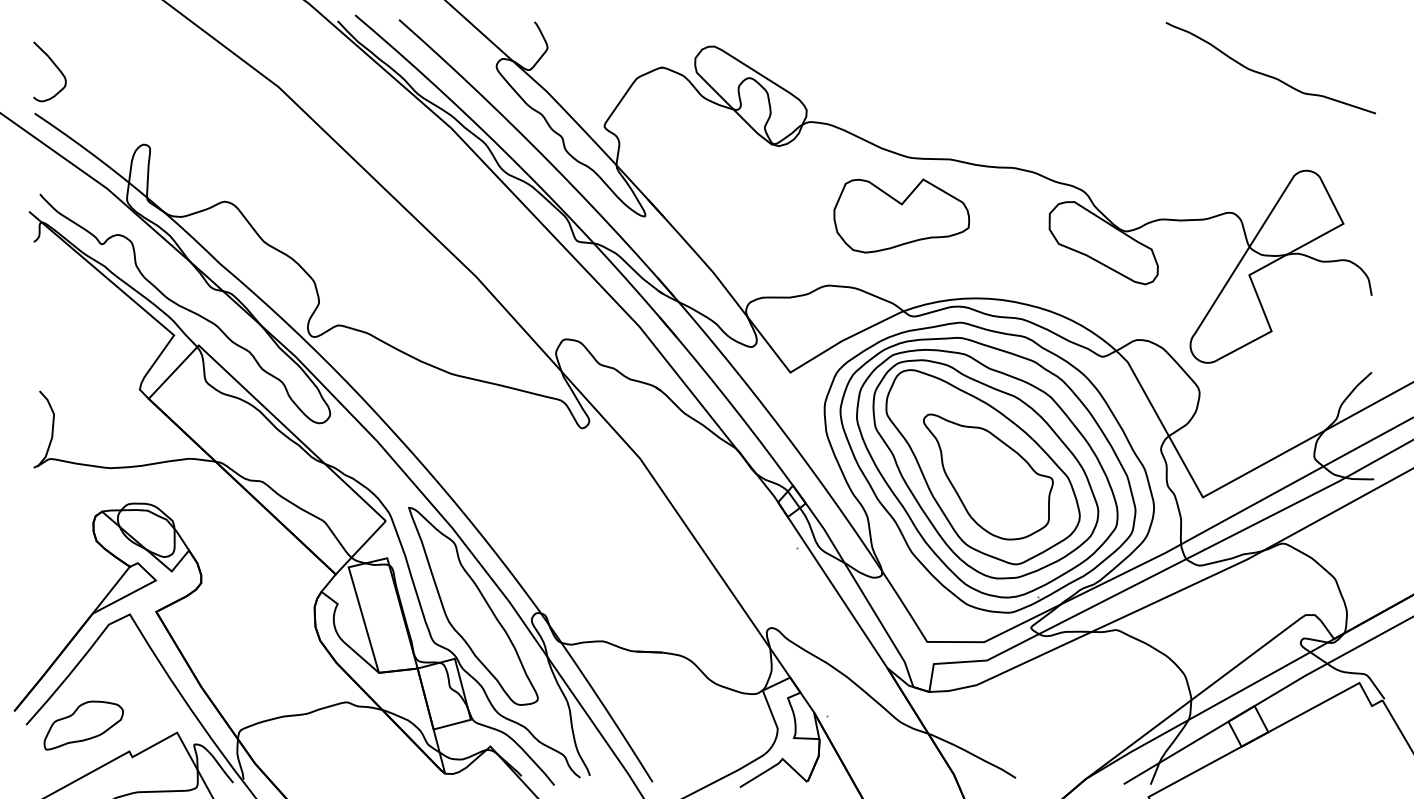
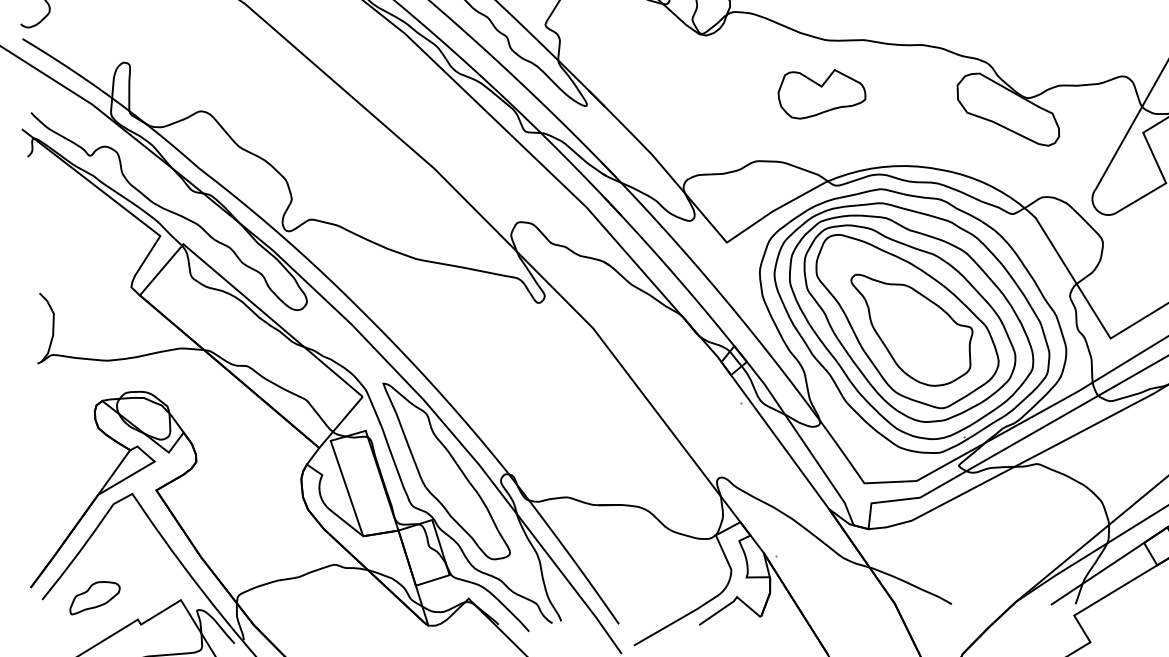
part: (901, 215) -> (821, 93), size x0.7
part: (83, 725) -> (94, 597), size x0.7

